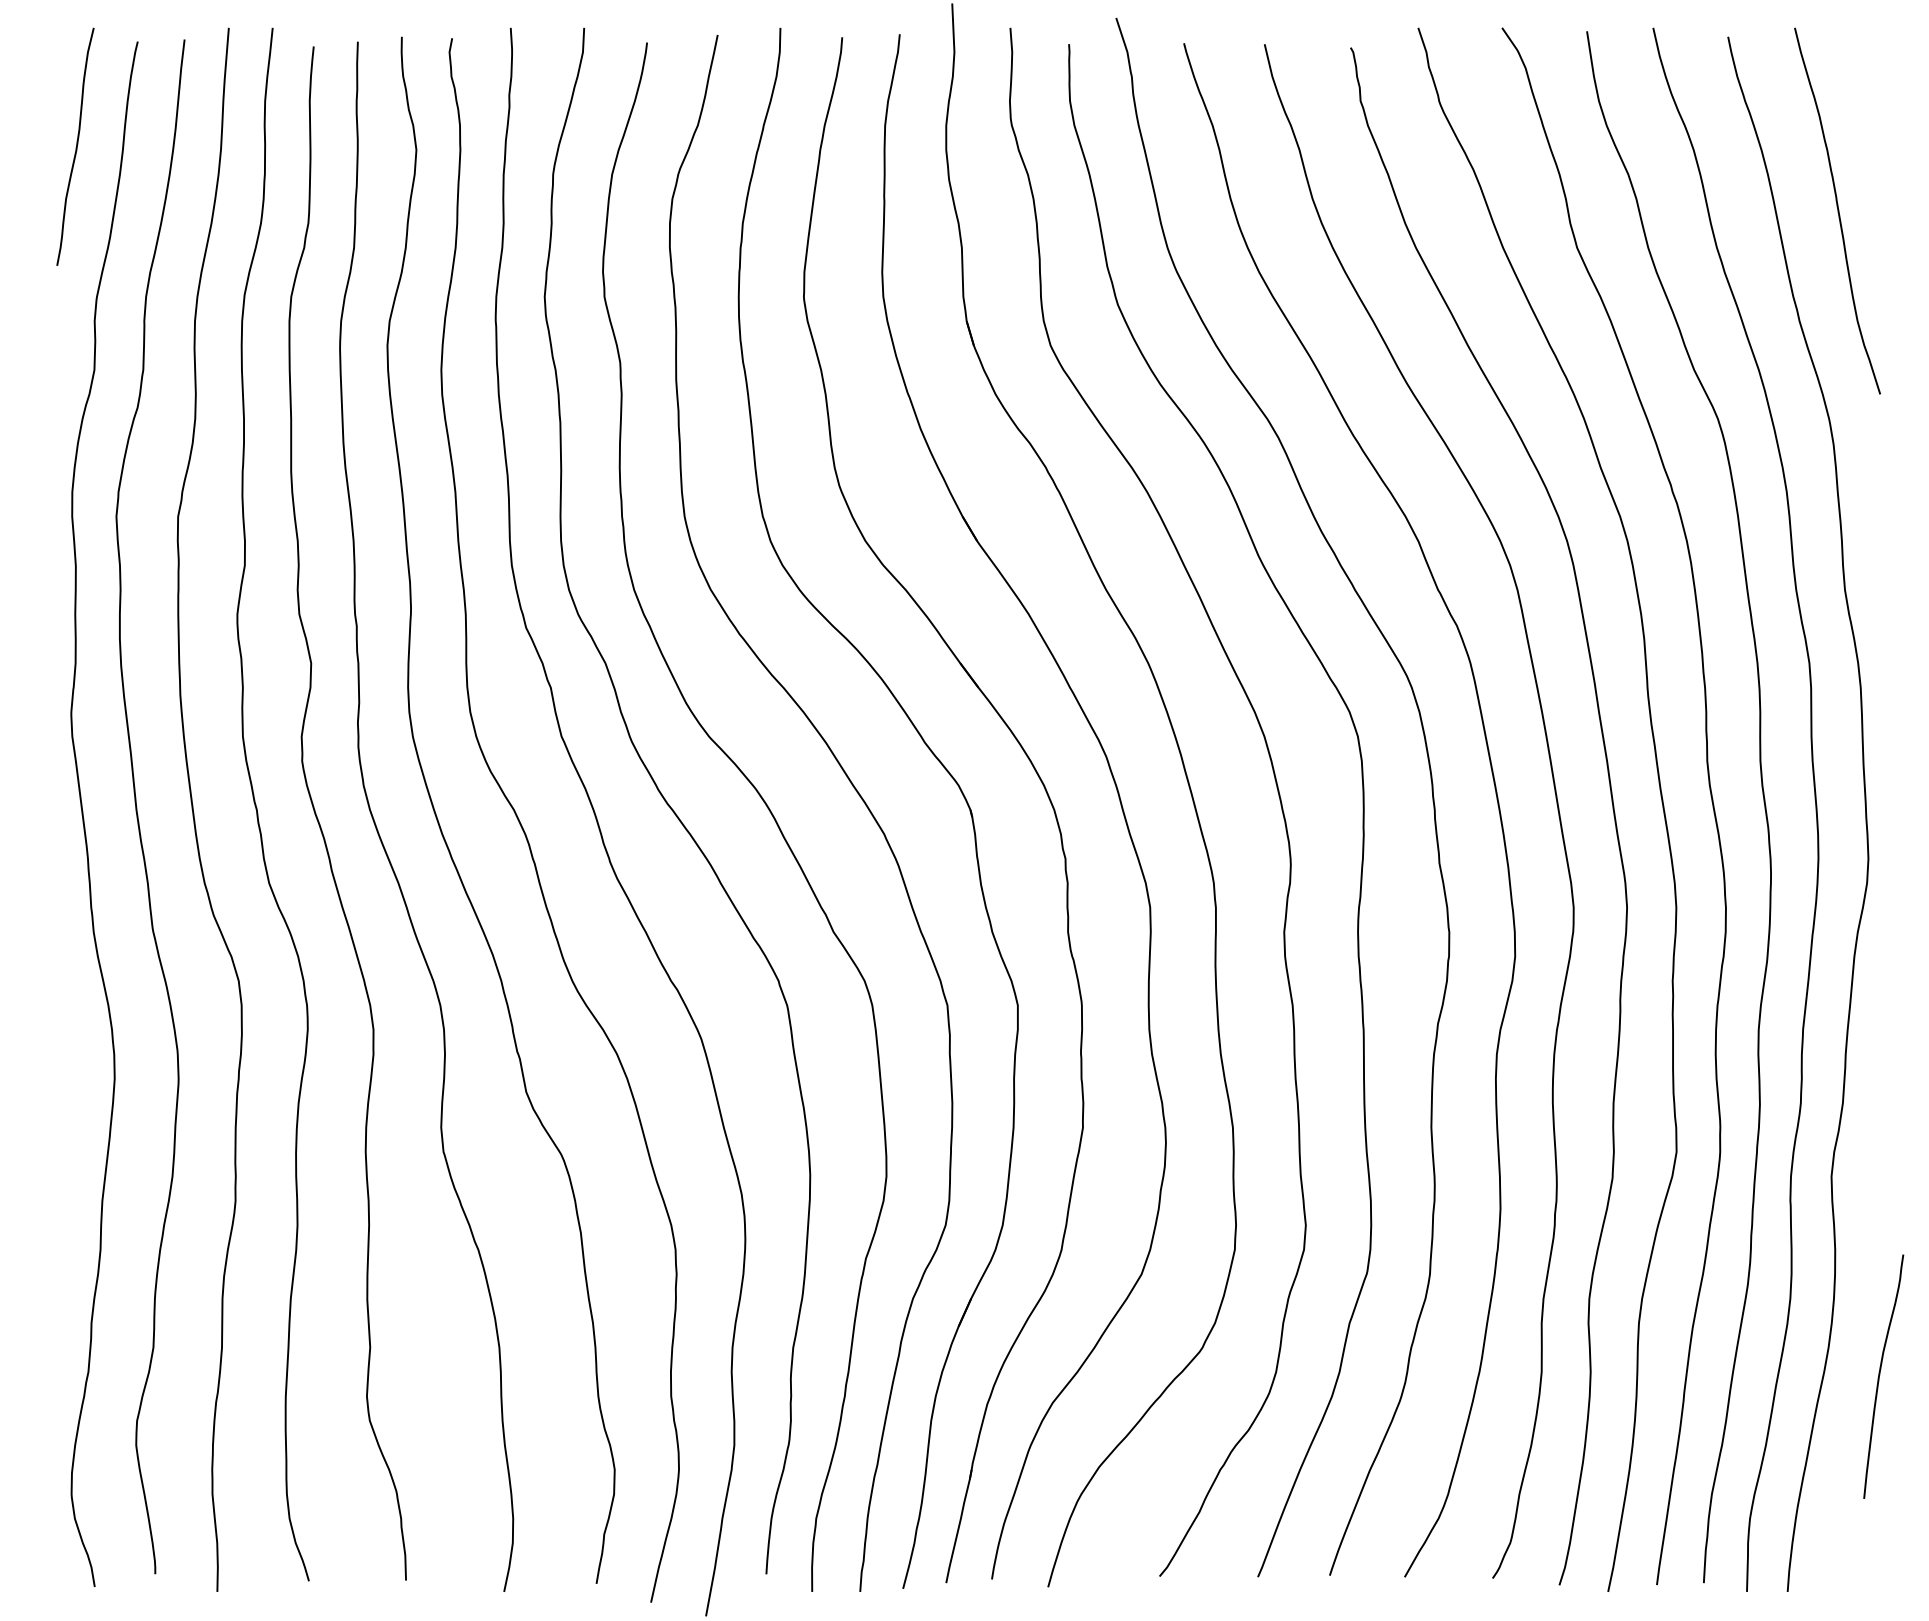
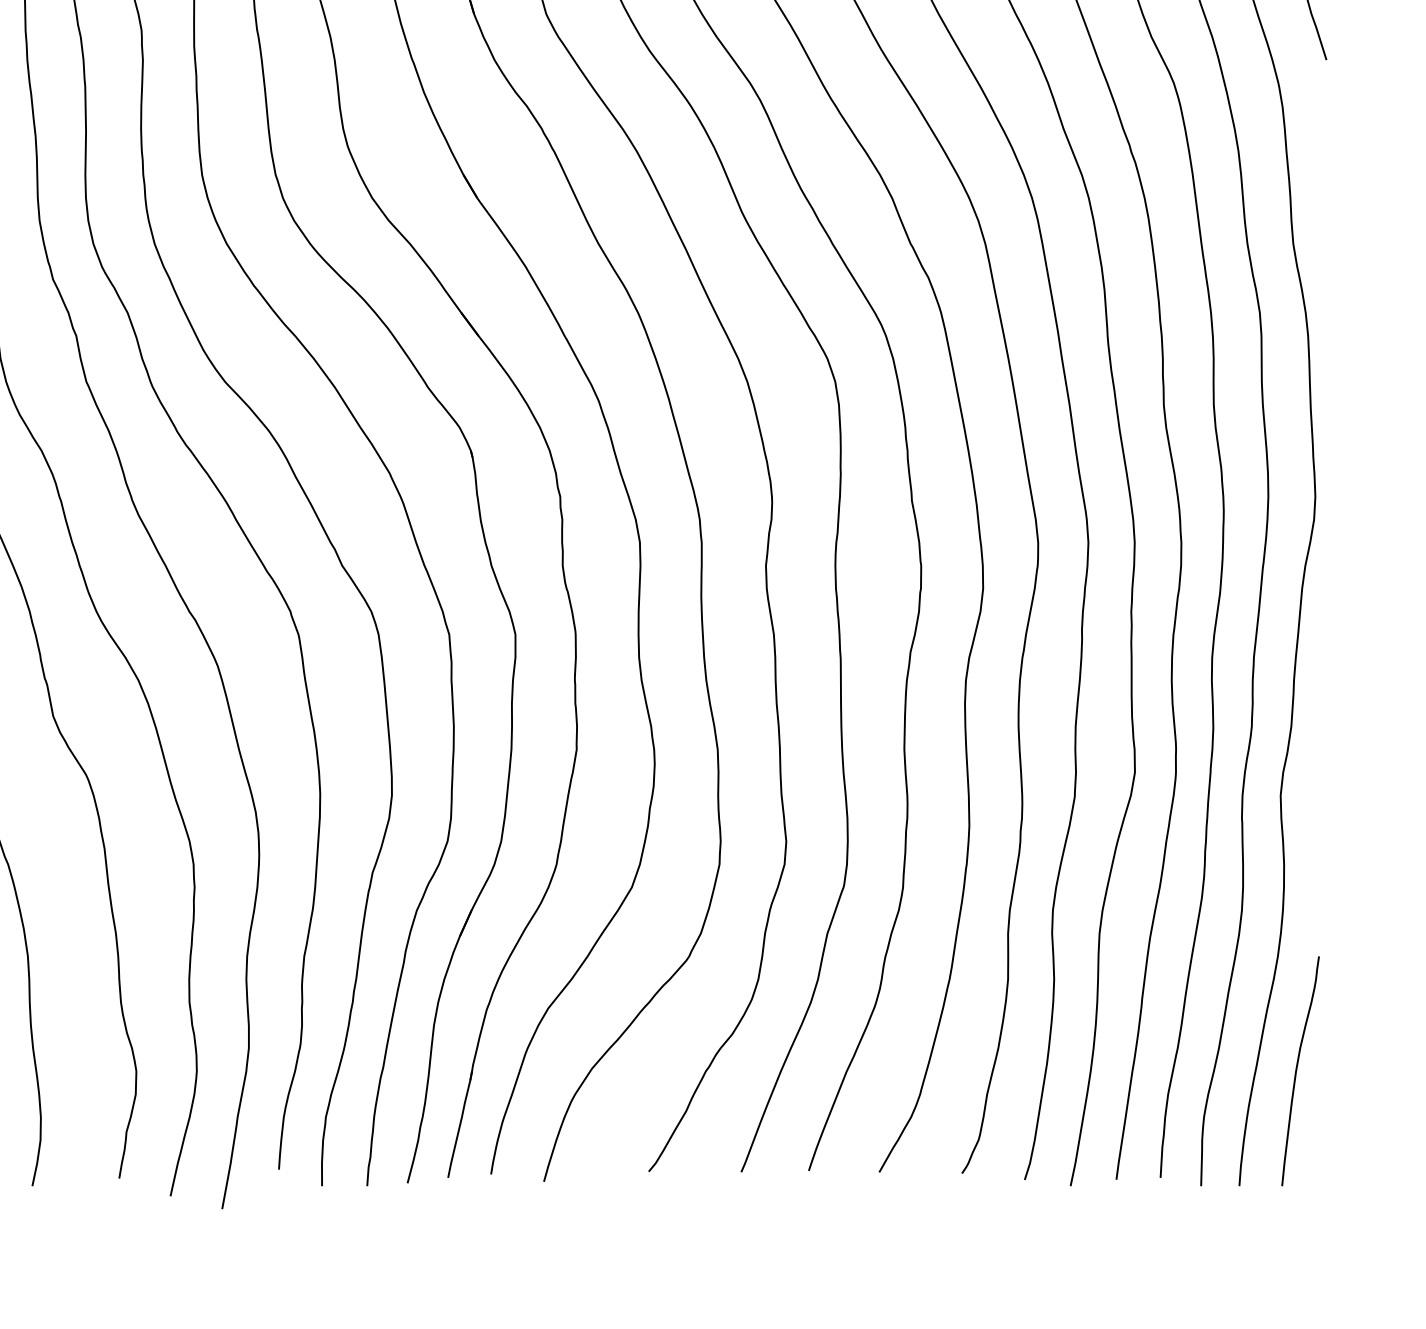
curve: (1880, 1375) -> (1297, 1070), moved

